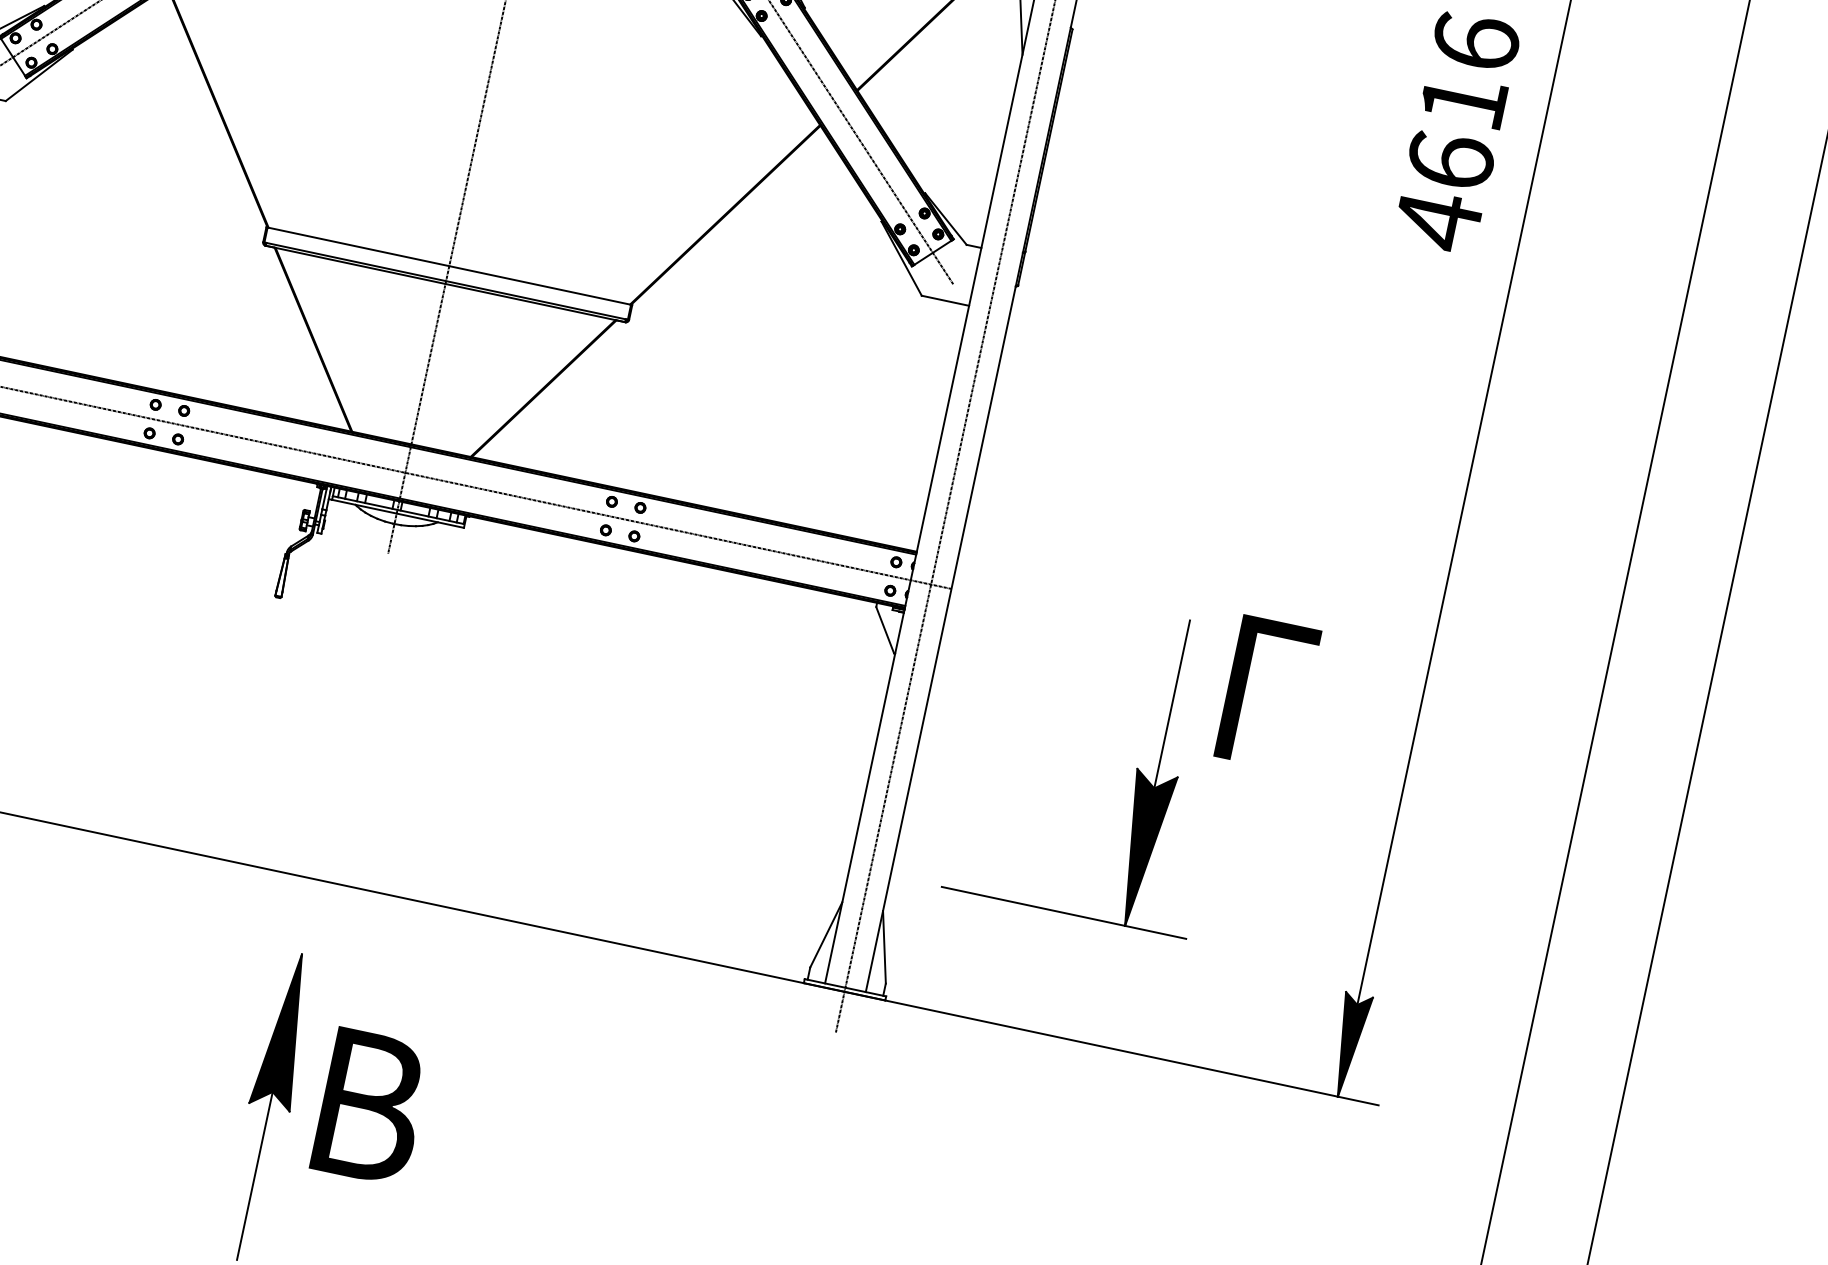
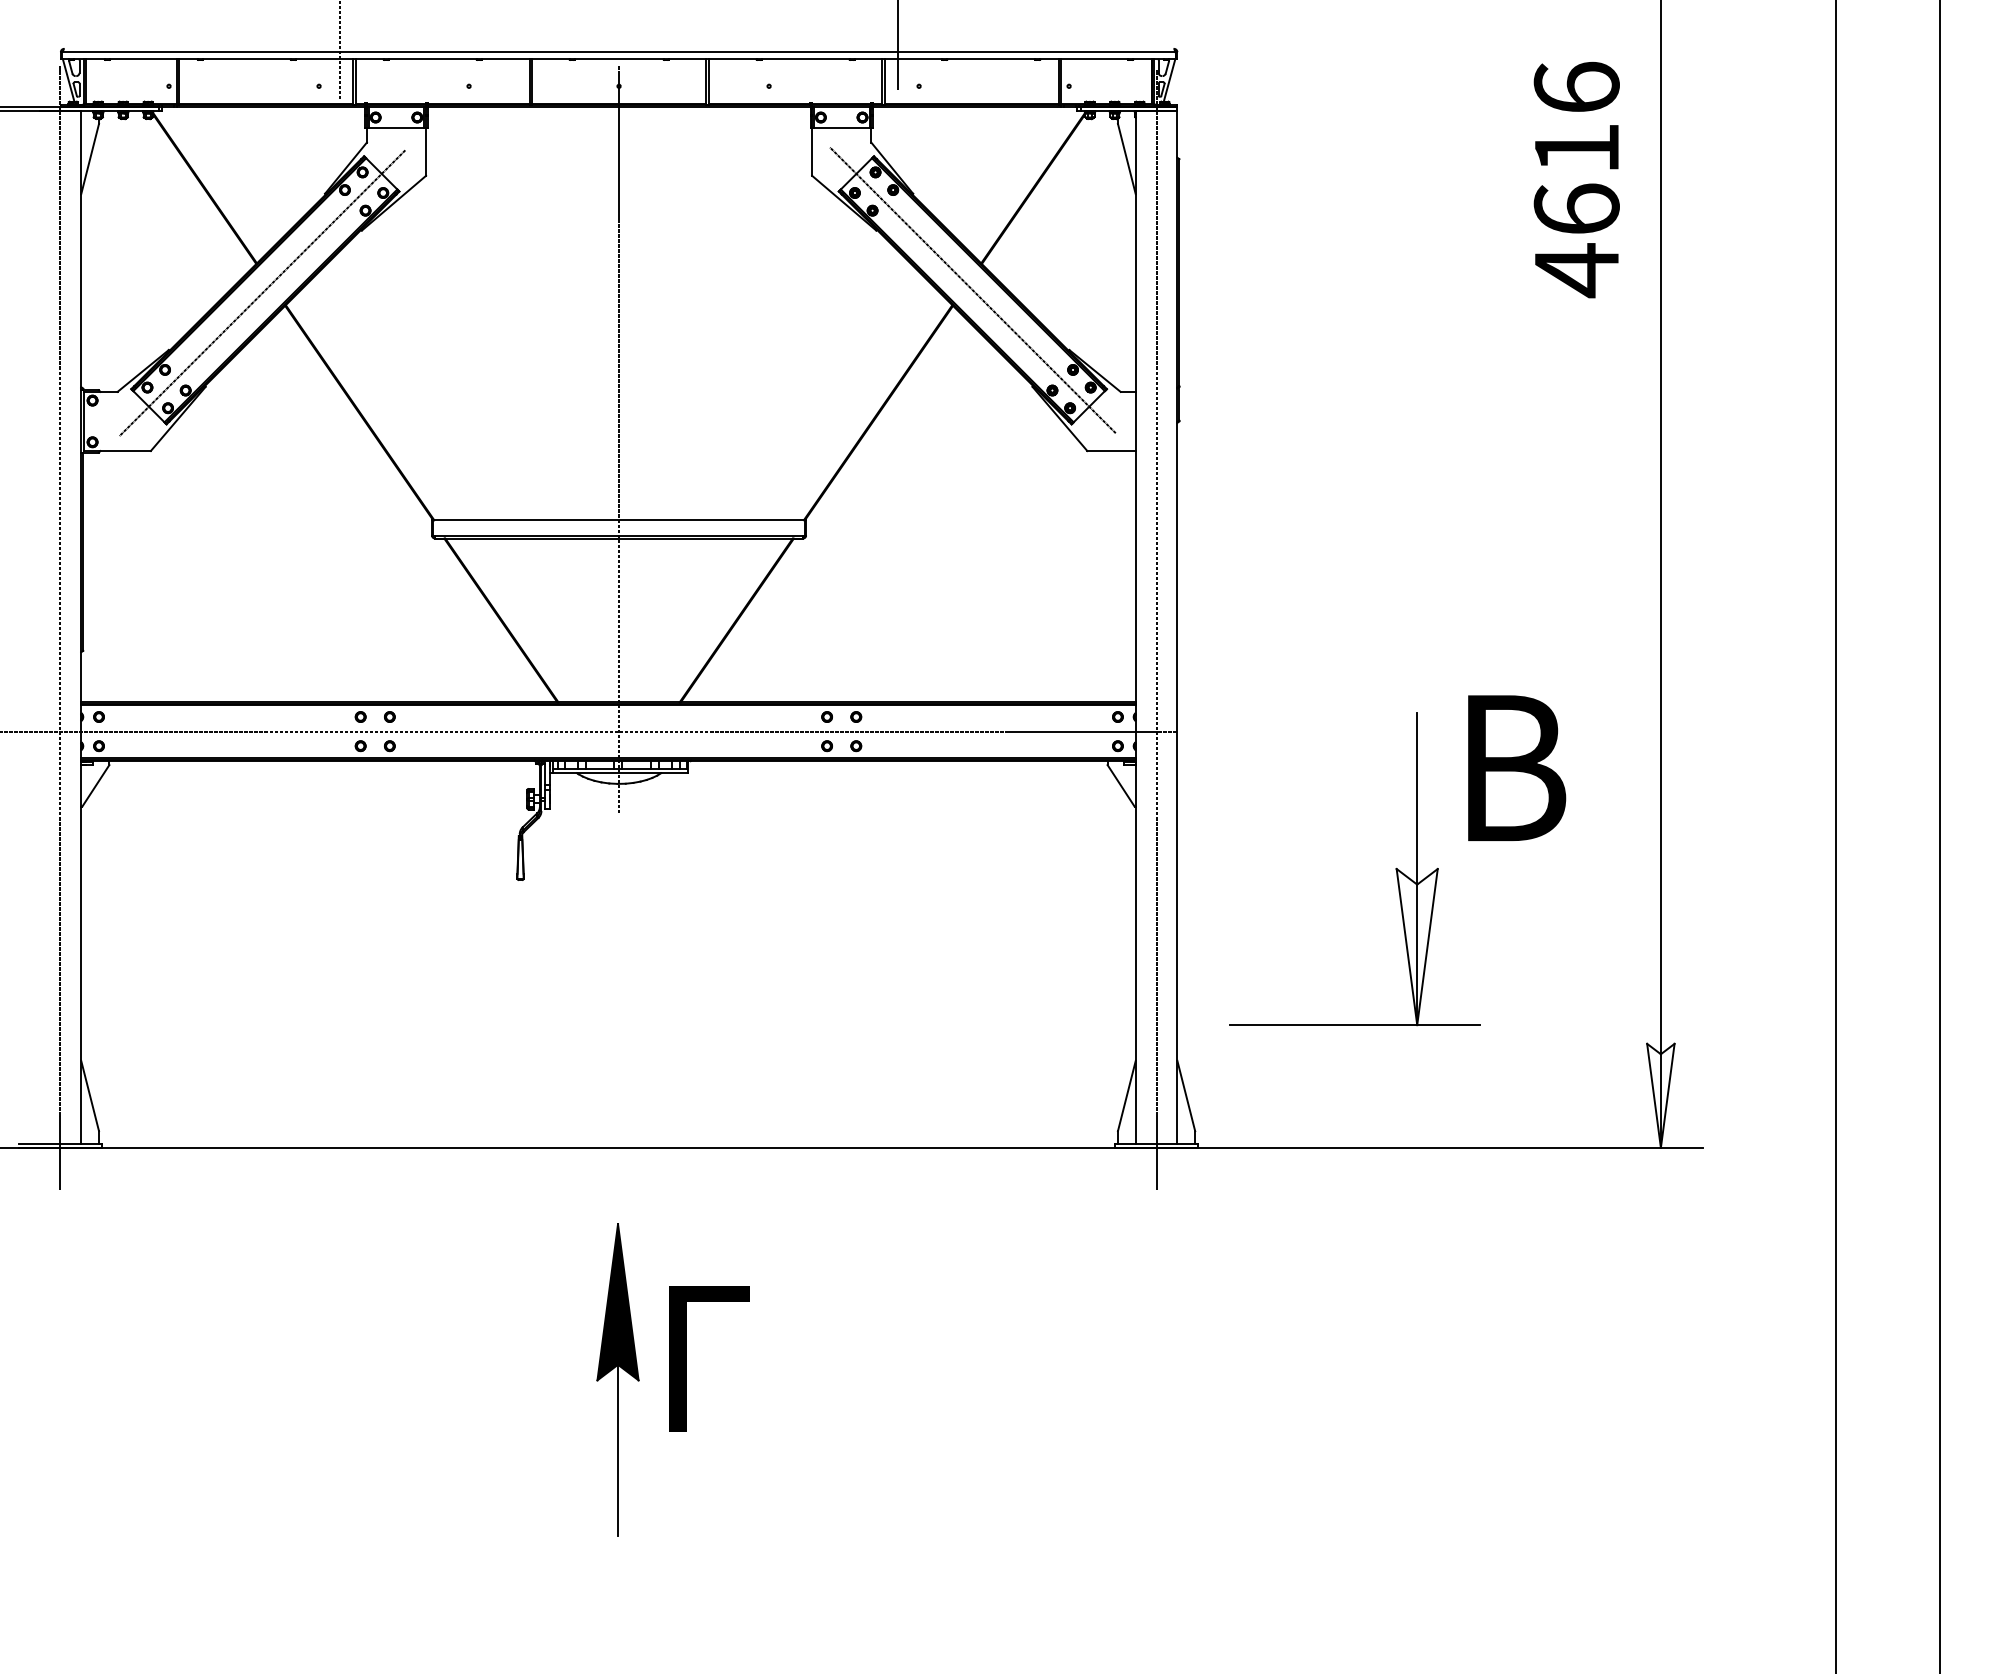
text: (1276, 695) -> (1517, 768), Г -> В
fill: (1140, 849) -> (1416, 947), removed
fill: (1348, 1045) -> (1660, 1095), removed
text: (371, 1107) -> (717, 1359), В -> Г

